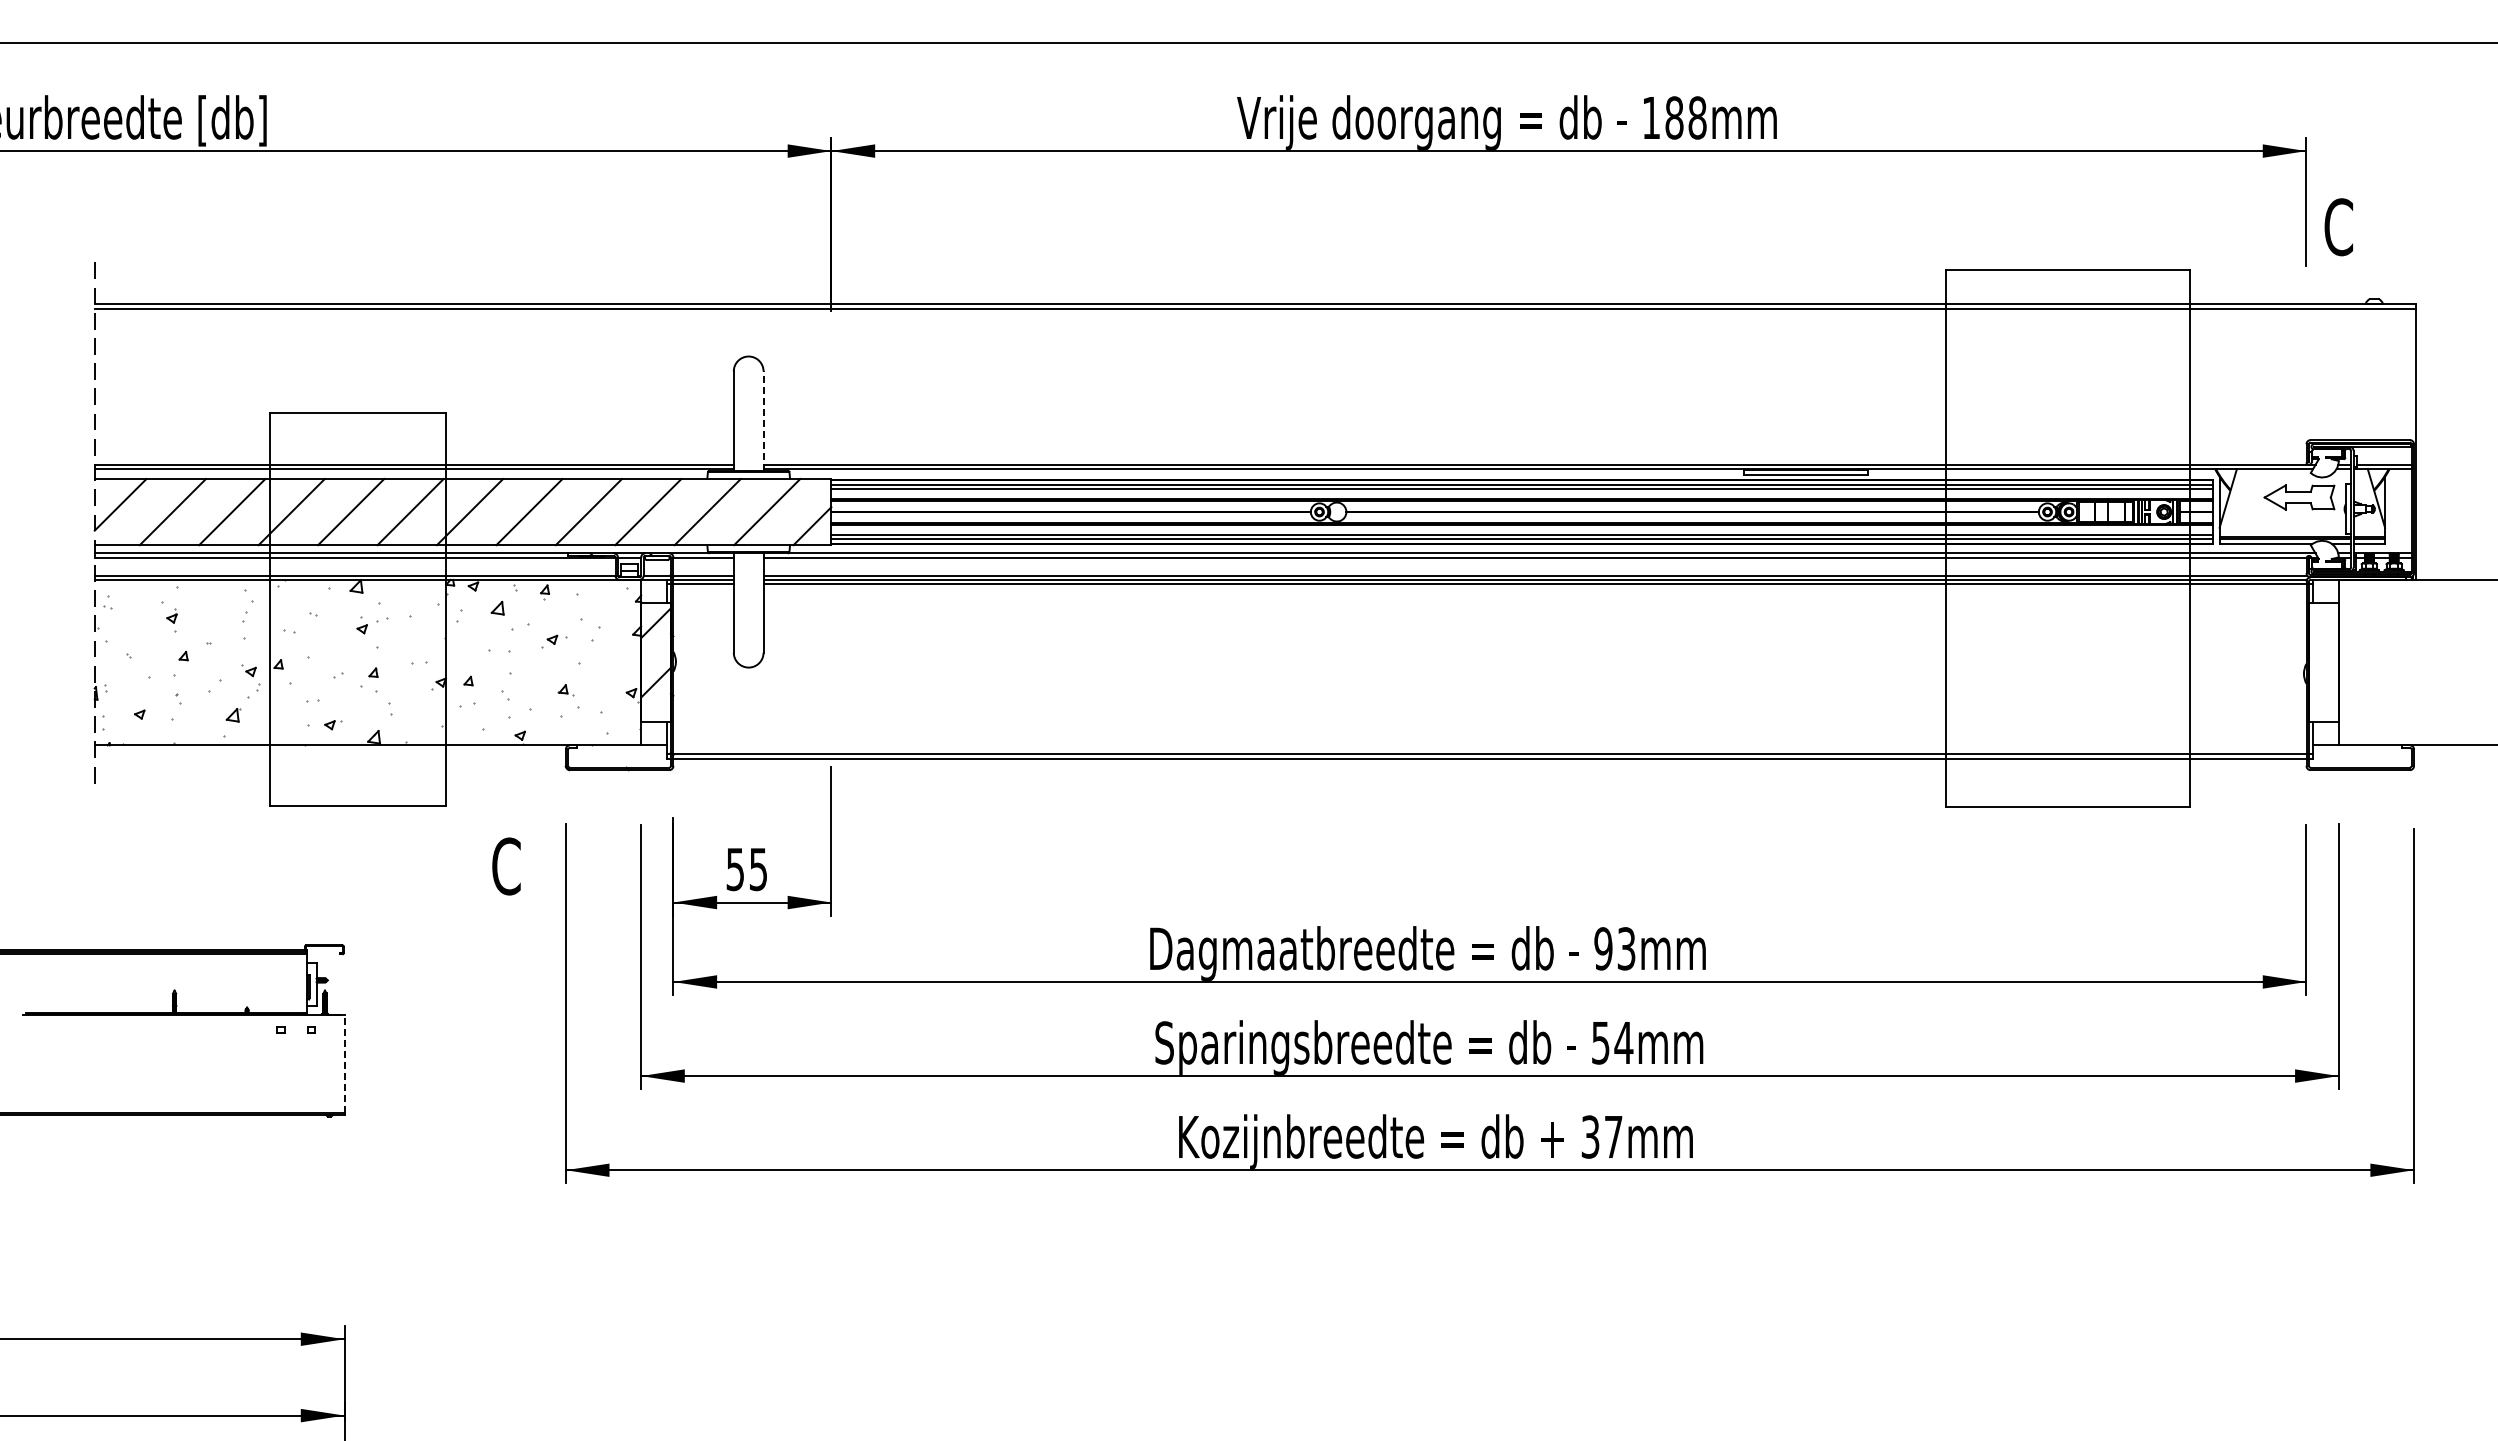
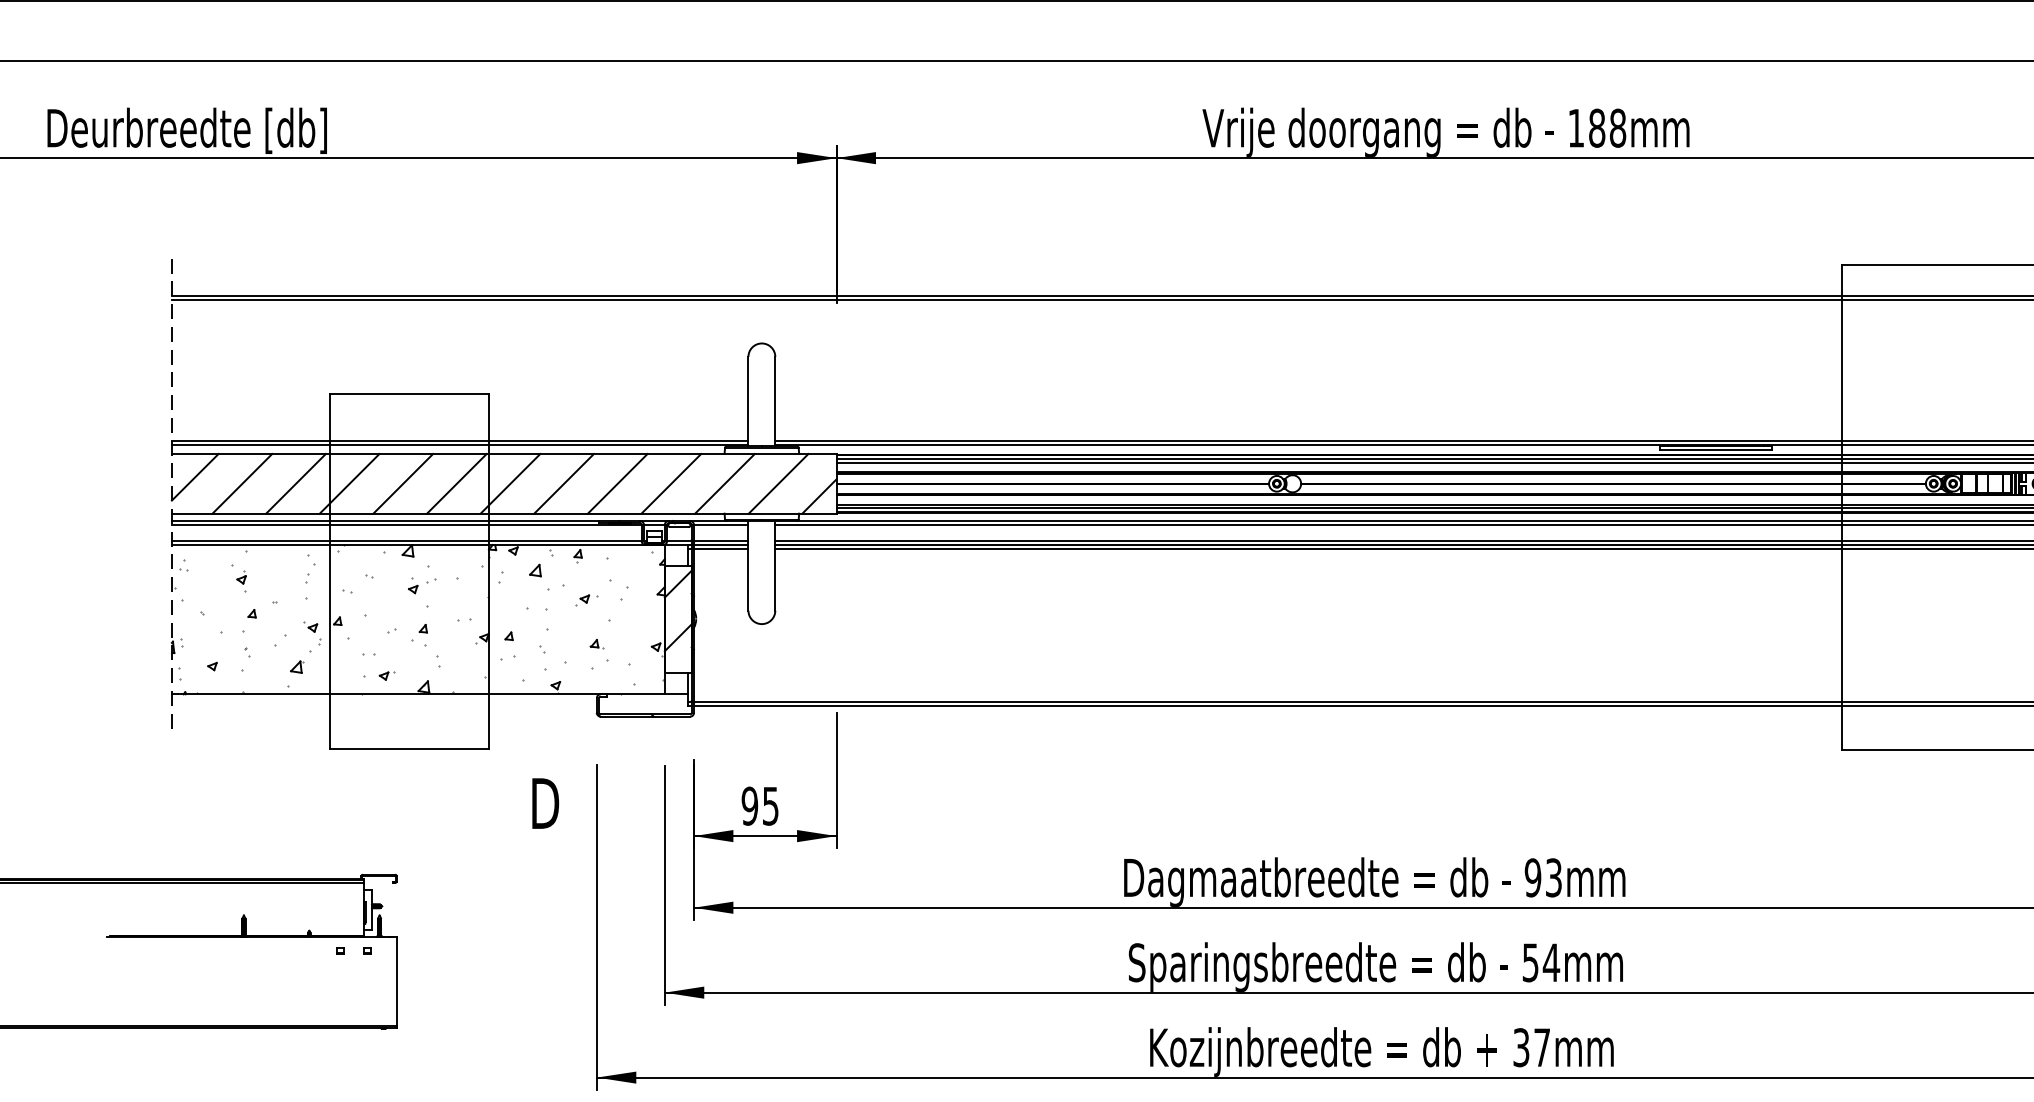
line: (763, 421) -> (775, 402), dashed -> solid
text: (507, 866) -> (544, 803), C -> D
text: (735, 868) -> (749, 805), 55 -> 95
line: (344, 1063) -> (397, 981), dashed -> solid

